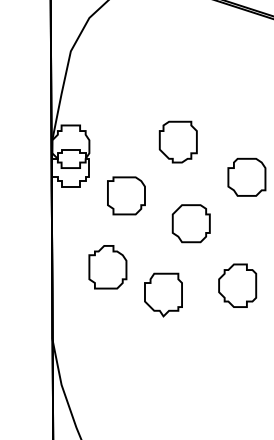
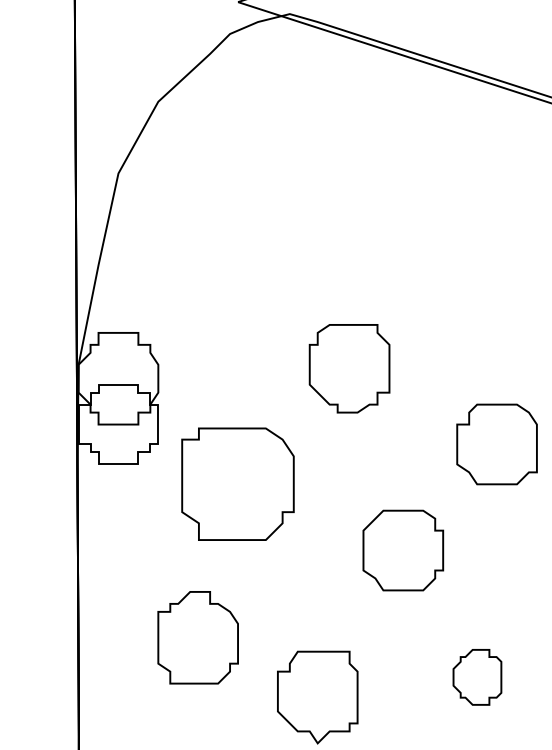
part: (126, 195) -> (238, 483), size x1.4
part: (190, 223) -> (401, 550), moved
part: (237, 285) -> (476, 677), size x0.6

